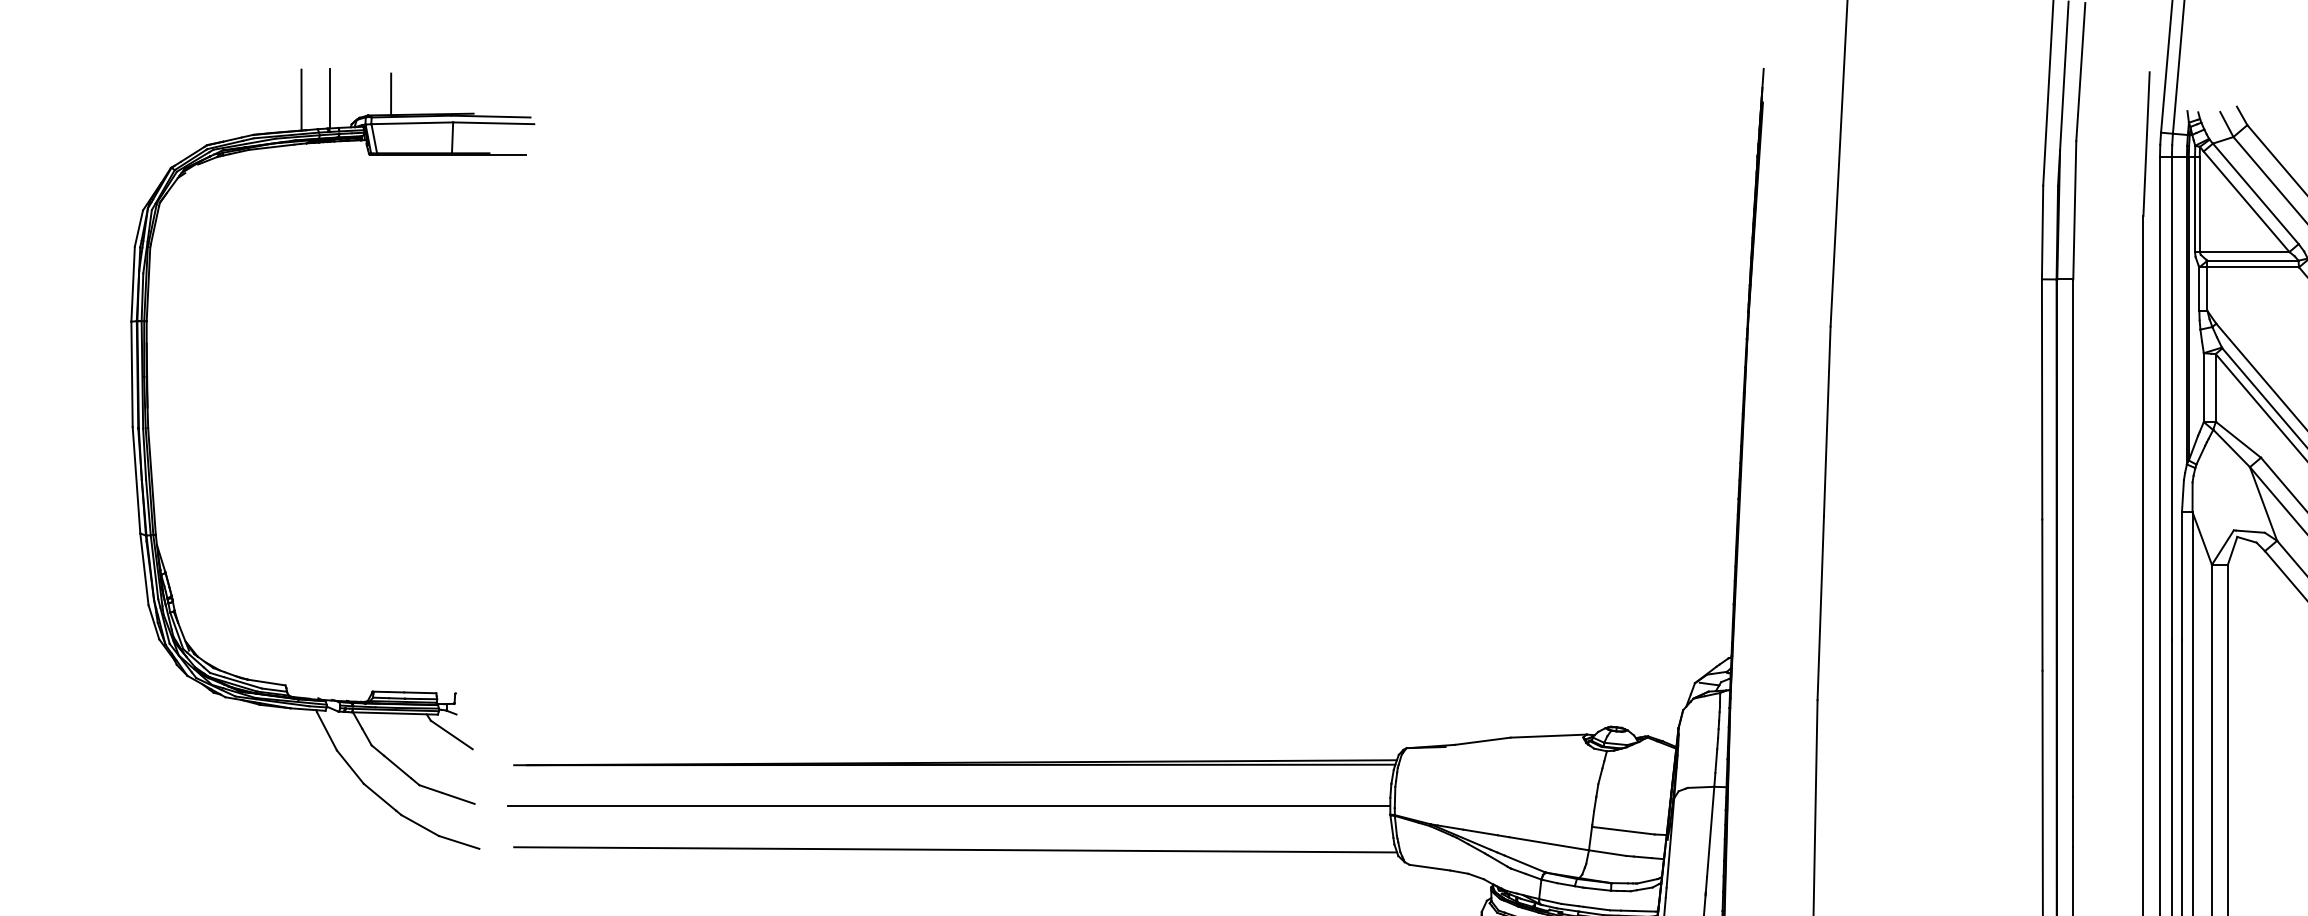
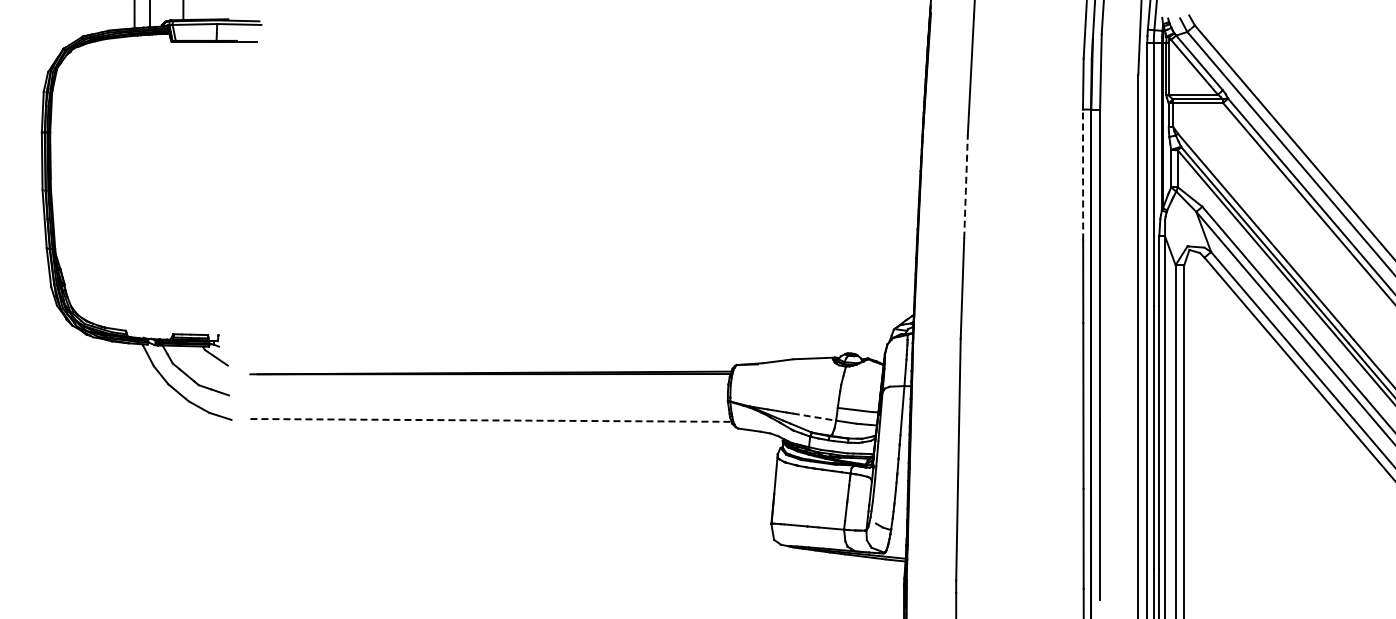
line: (2042, 398) -> (1083, 174), solid -> dashed
line: (1828, 420) -> (966, 186), solid -> dashed
line: (949, 805) -> (487, 396), removed
line: (1549, 844) -> (814, 417), solid -> dashed
line: (956, 849) -> (491, 420), solid -> dashed

